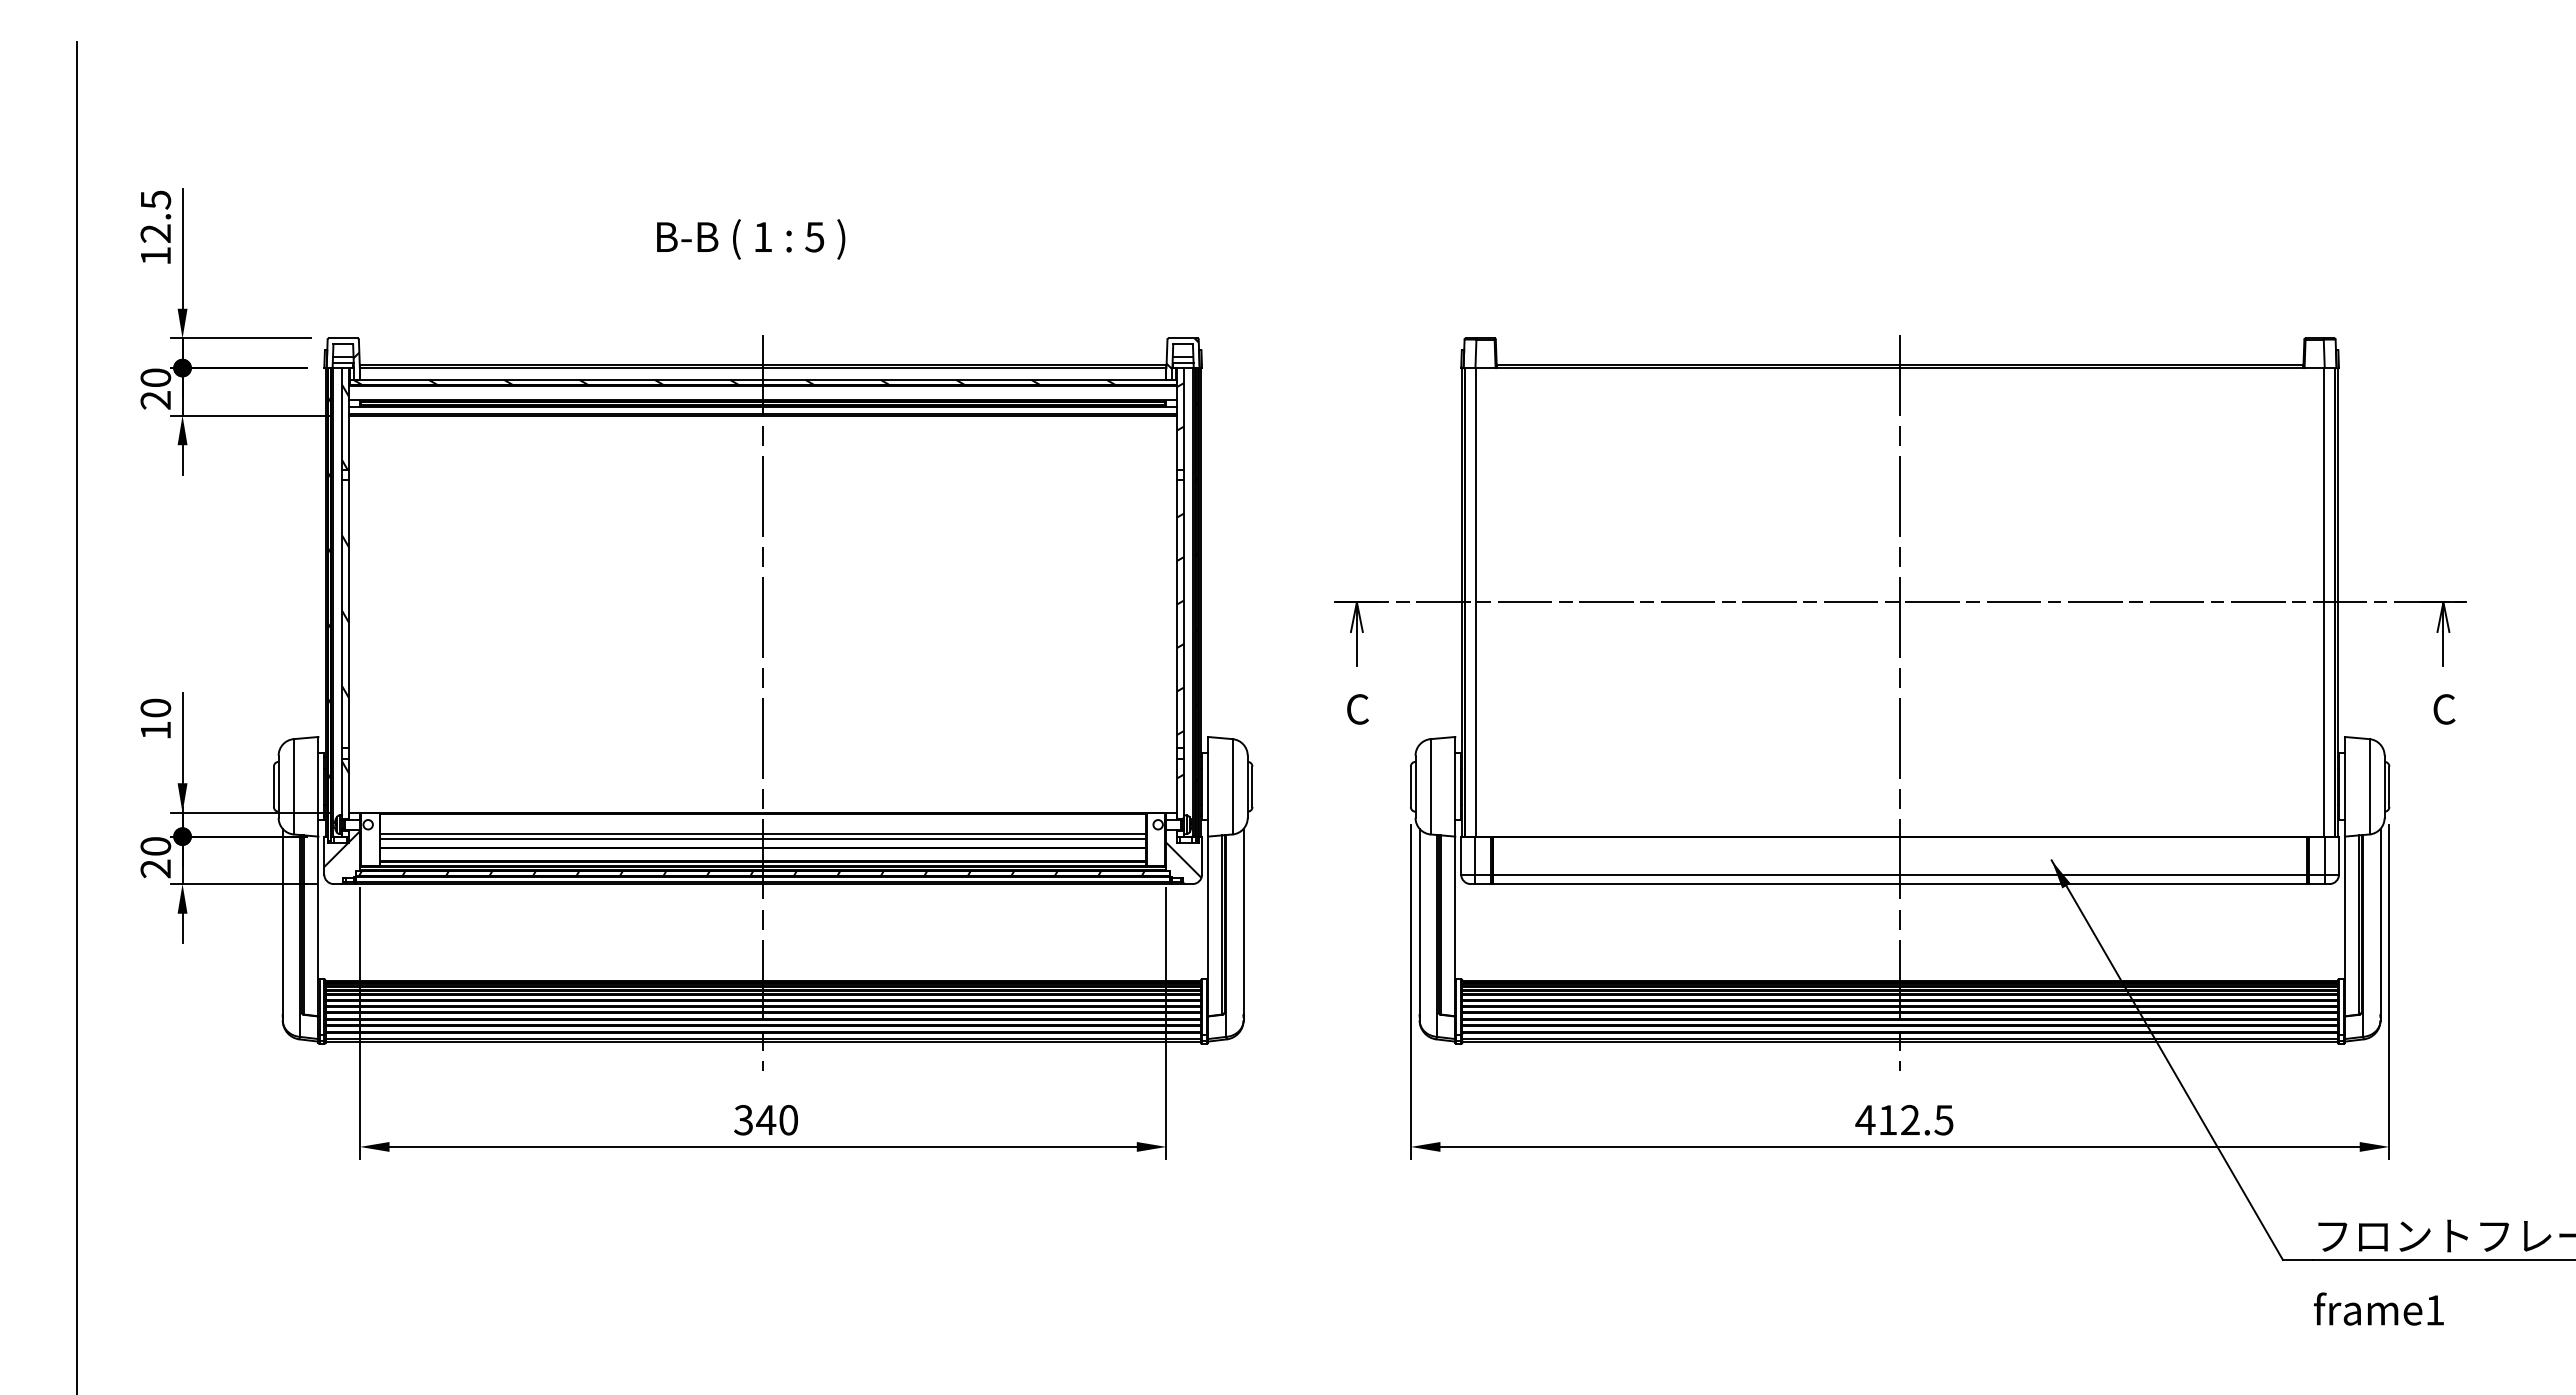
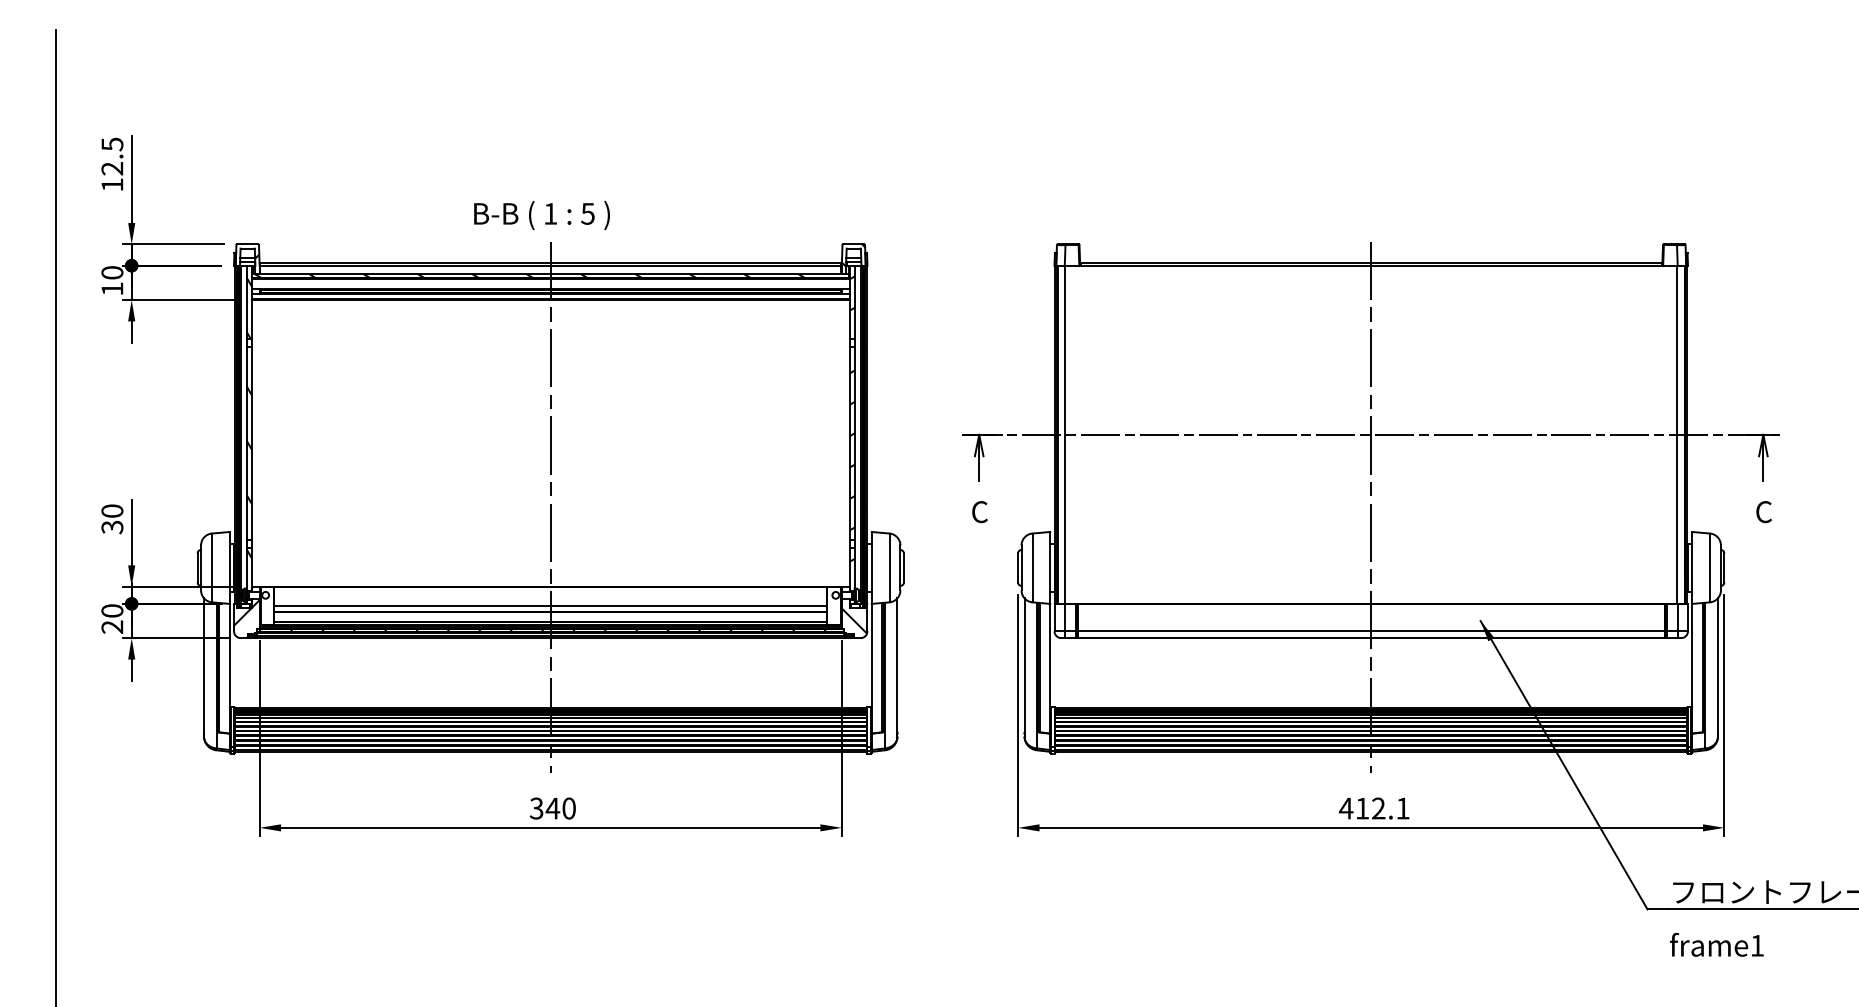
text: (751, 239) -> (542, 215), moved
text: (155, 400) -> (112, 289), 20 -> 10
text: (155, 730) -> (112, 527), 10 -> 30
line: (763, 834) -> (550, 602), removed
text: (1943, 1120) -> (1402, 808), 412.5 -> 412.1

